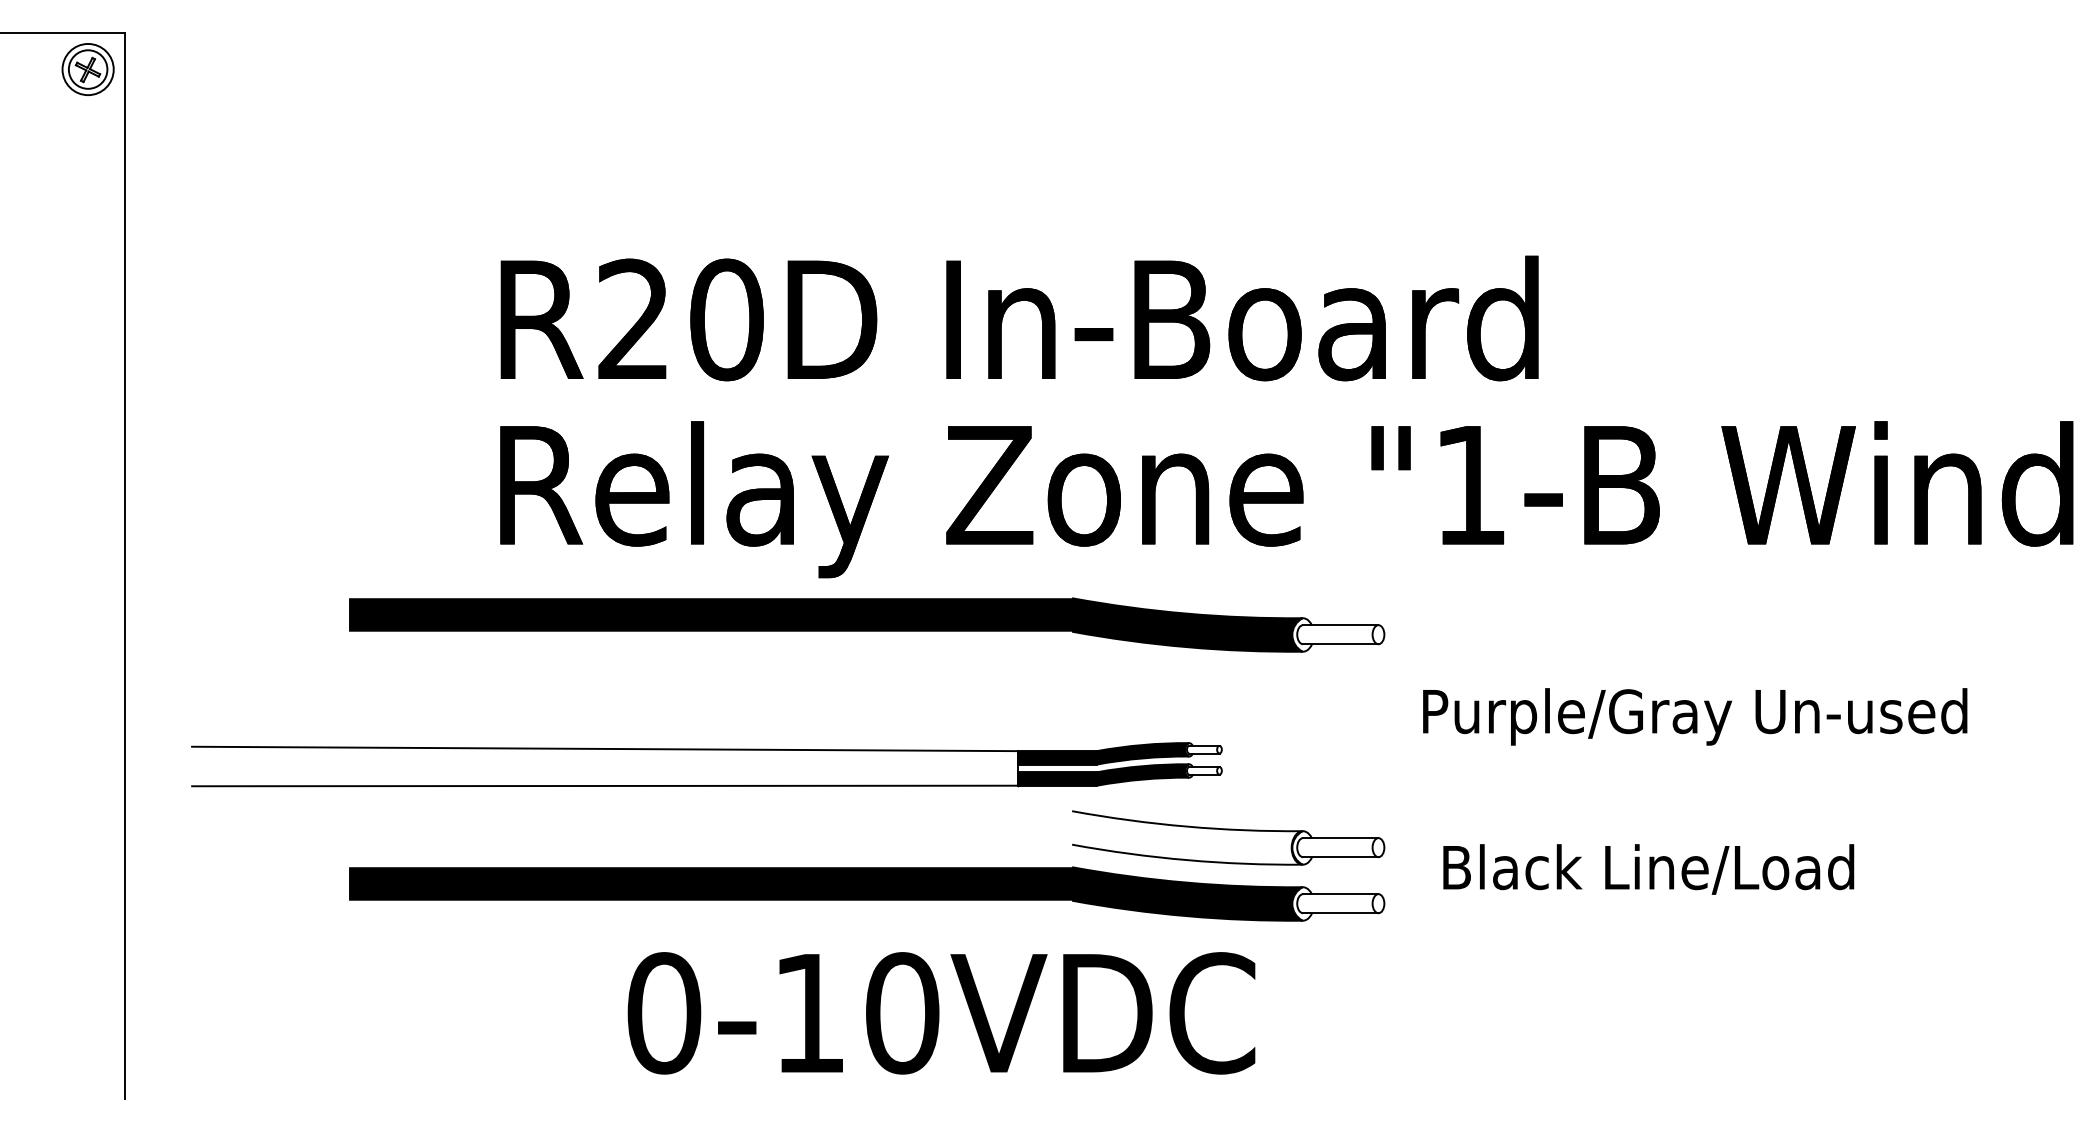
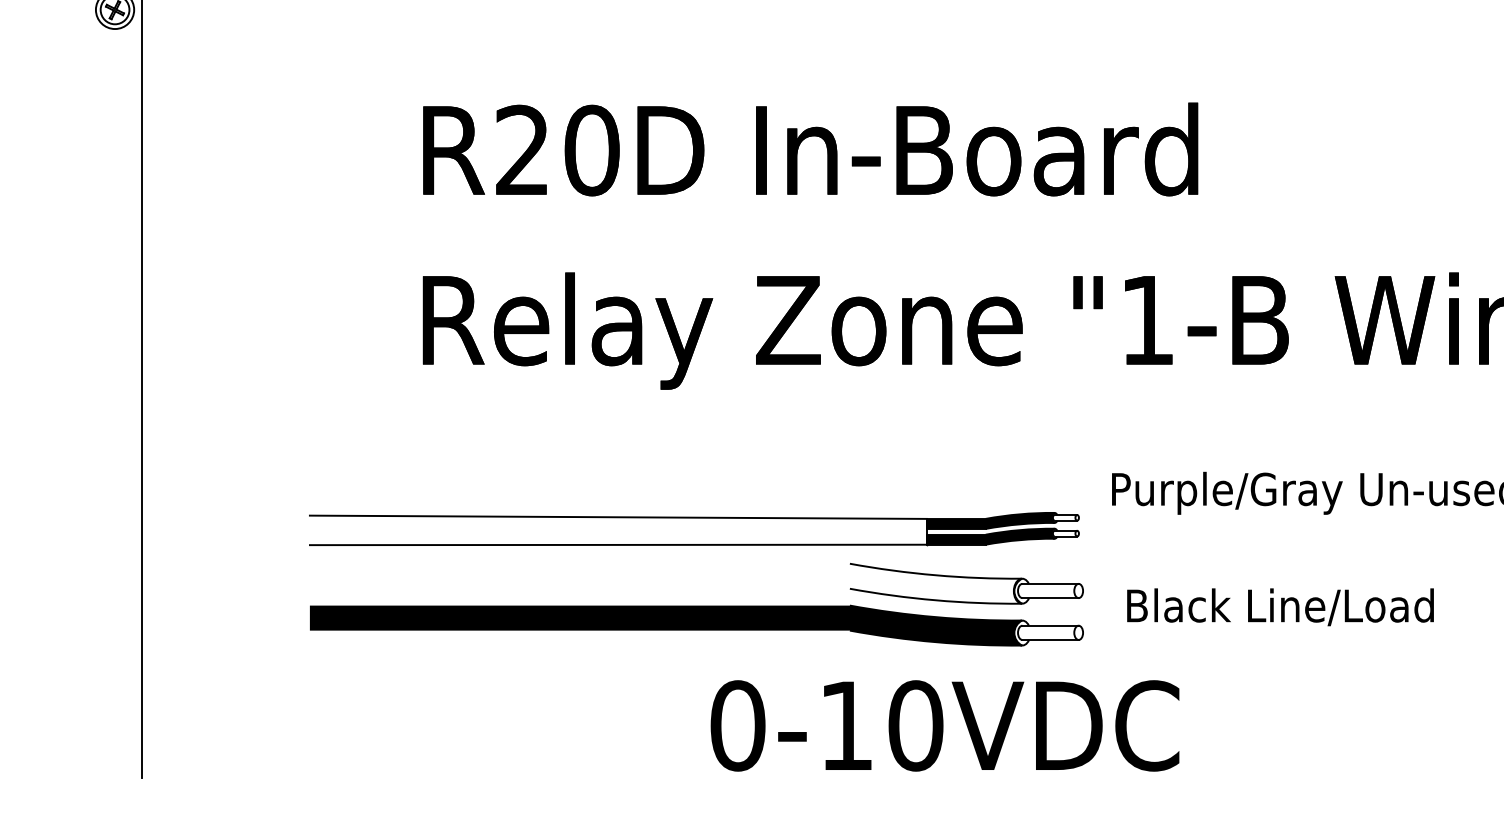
text: (1019, 318) -> (810, 149), moved
part: (867, 624) -> (697, 424), removed
part: (706, 750) -> (694, 518), moved
text: (941, 1013) -> (945, 726), moved

